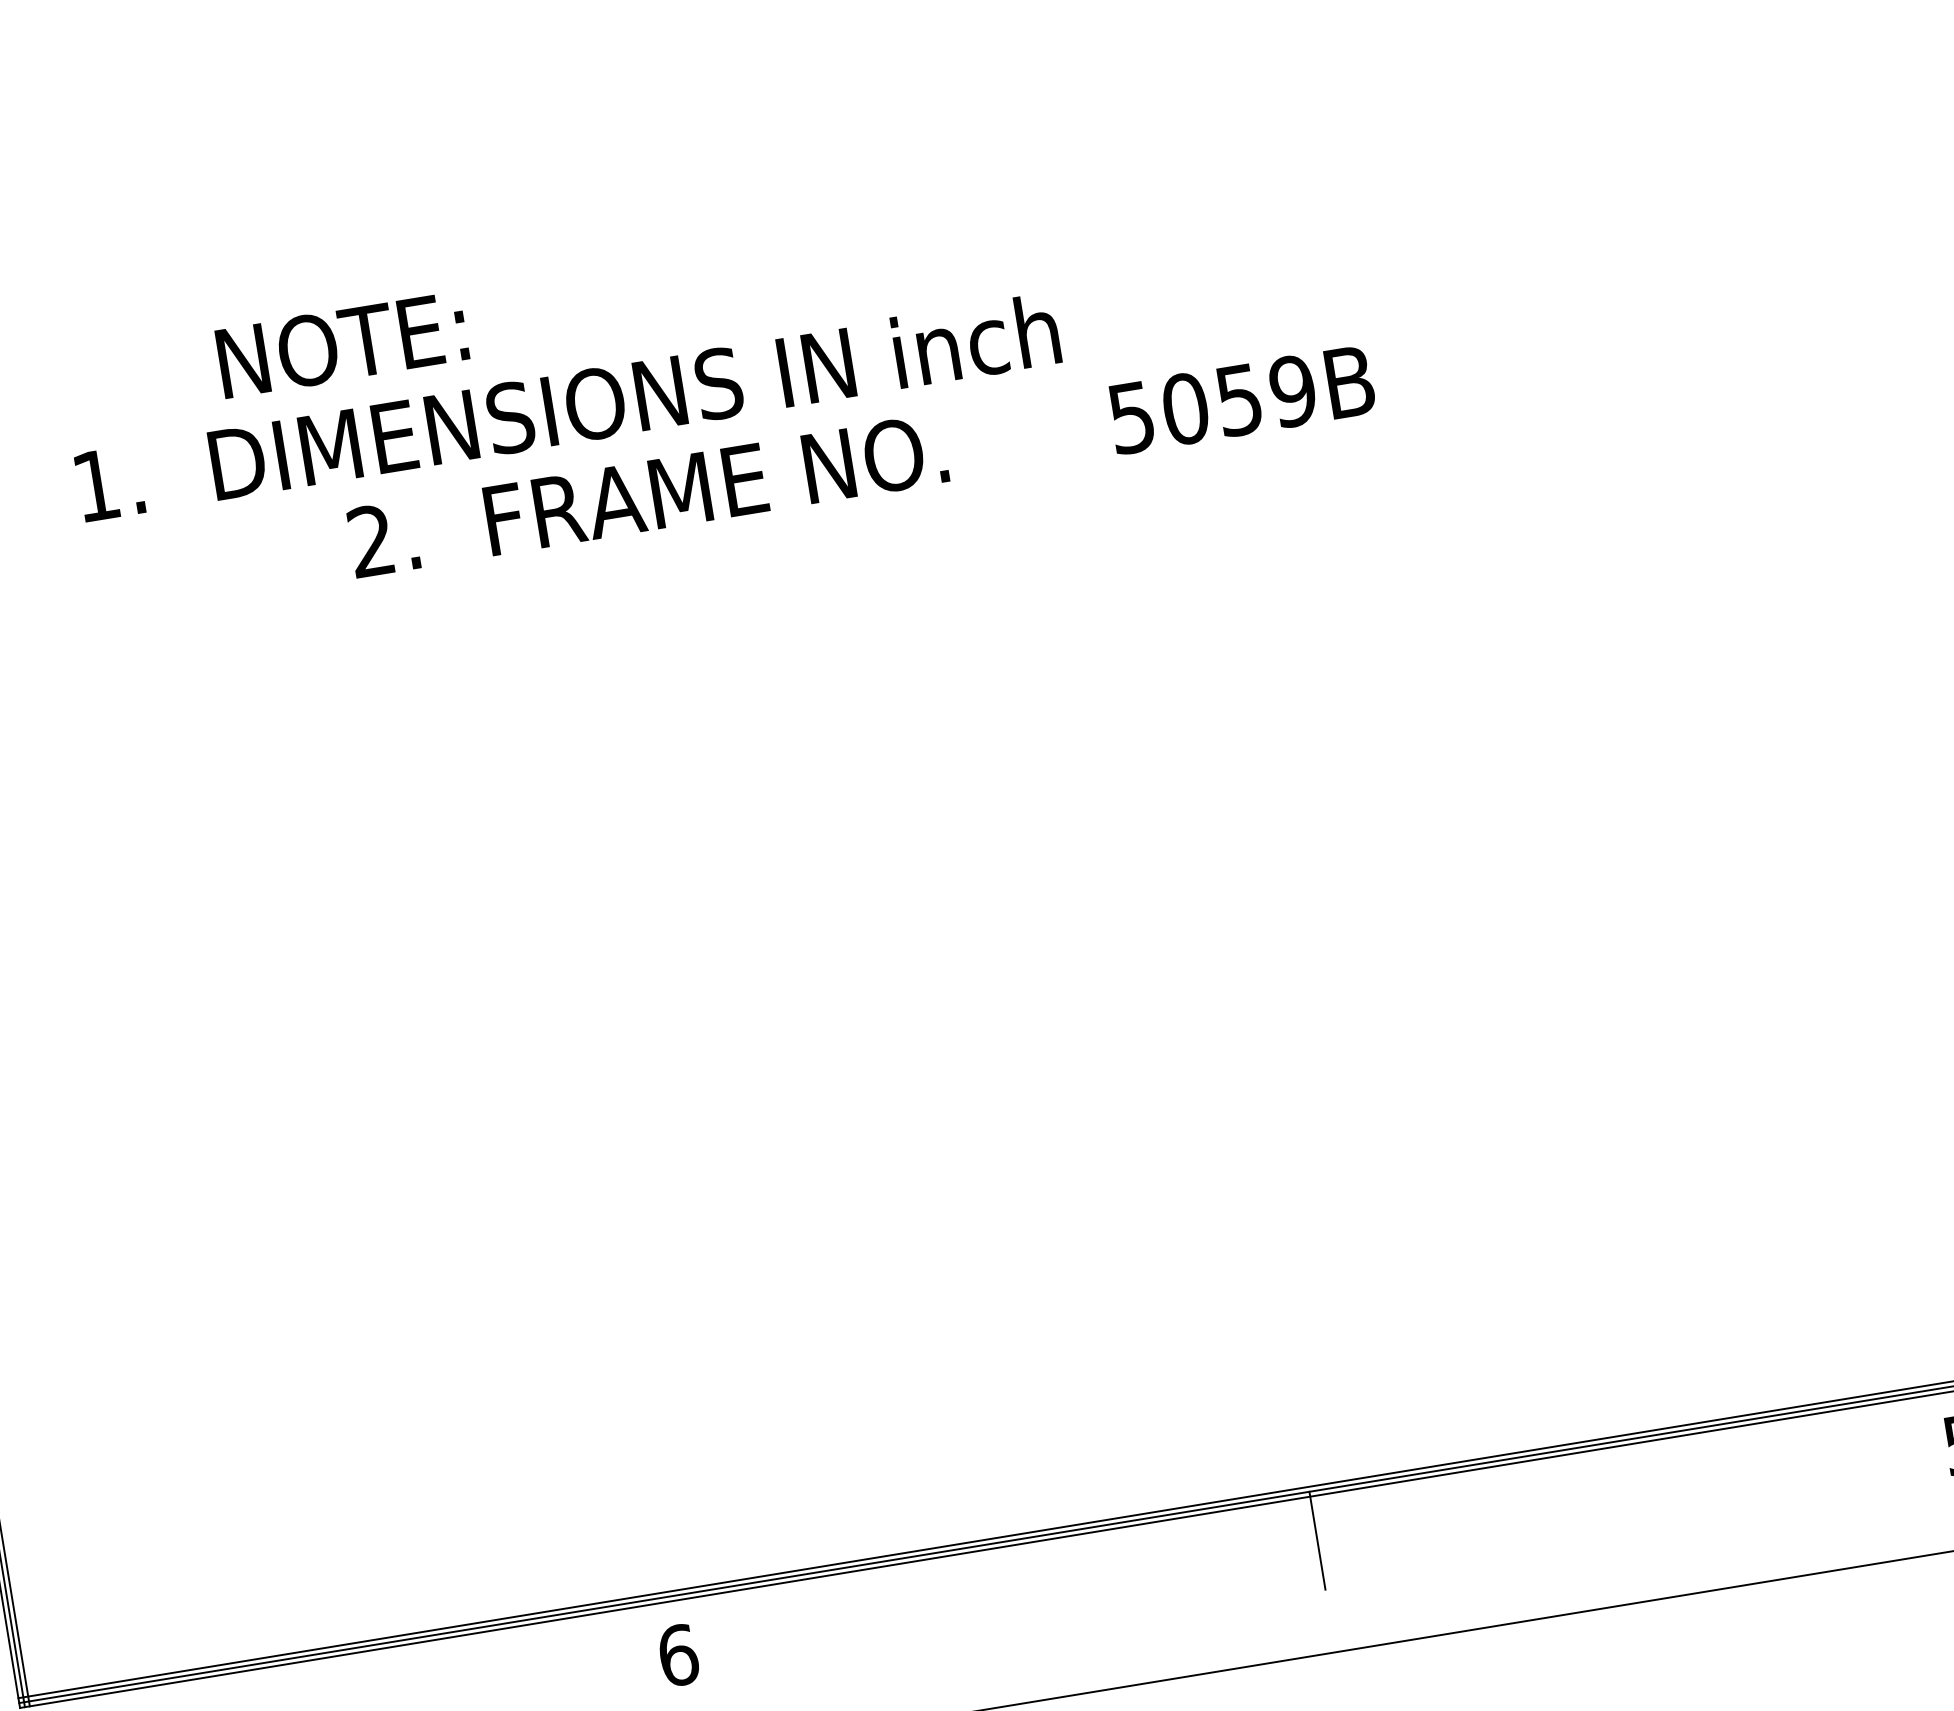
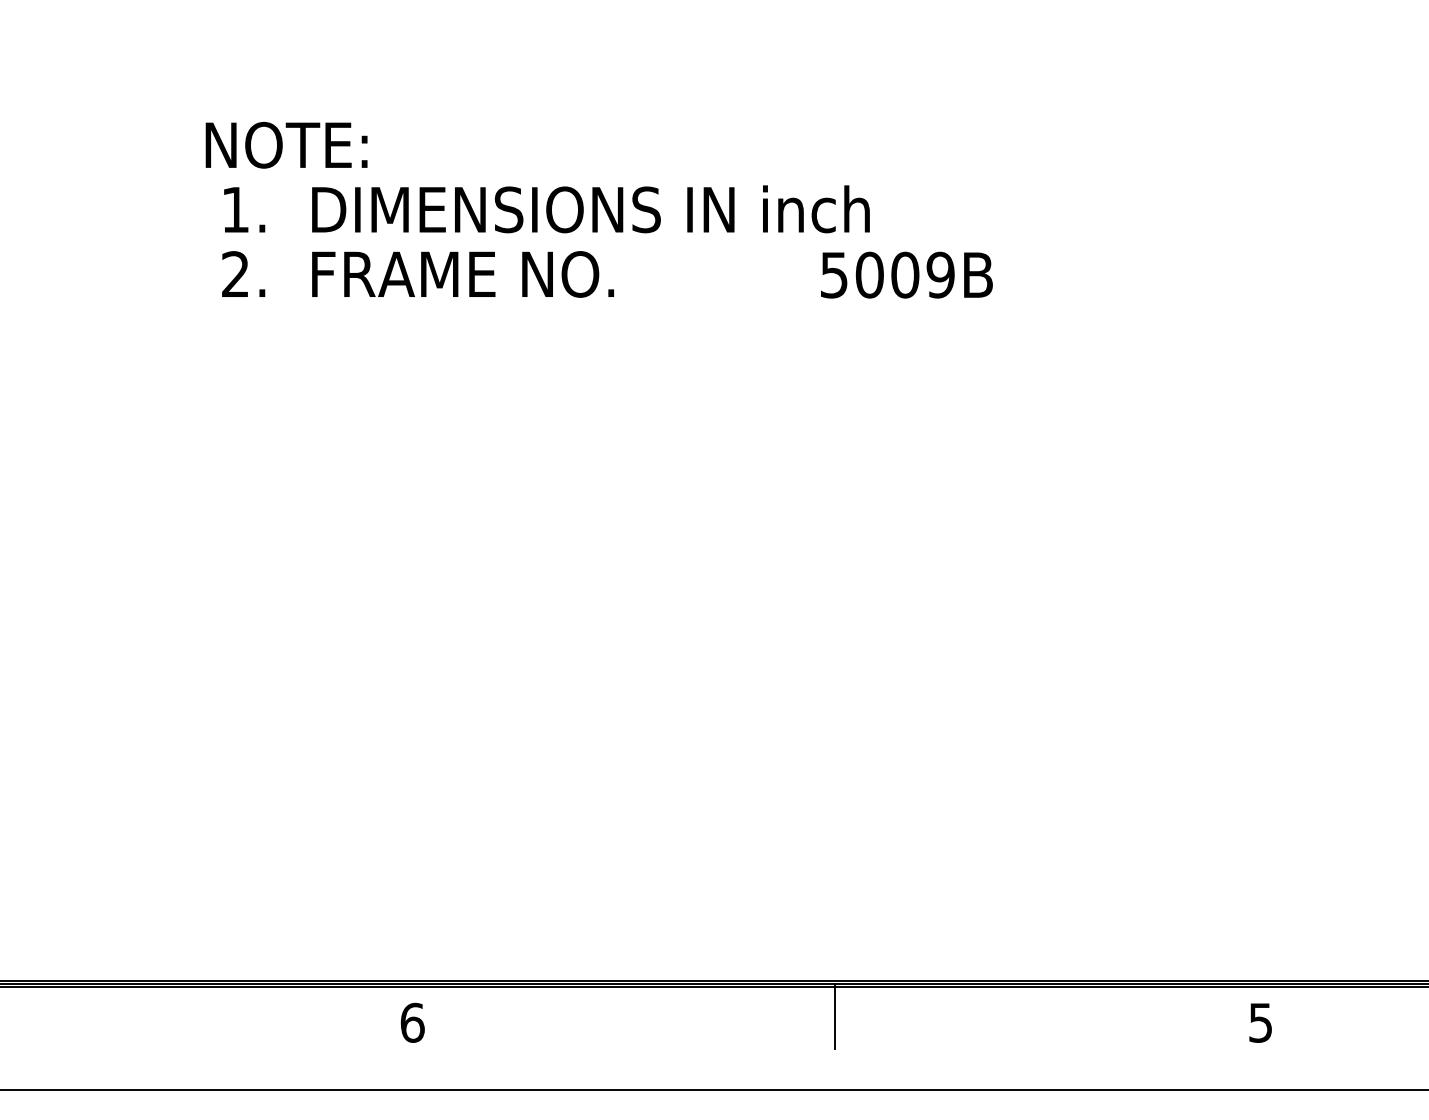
text: (342, 345) -> (286, 145), moved
text: (1239, 399) -> (905, 274), 5059B -> 5009B
text: (567, 408) -> (546, 209), moved
text: (647, 496) -> (417, 274), moved

